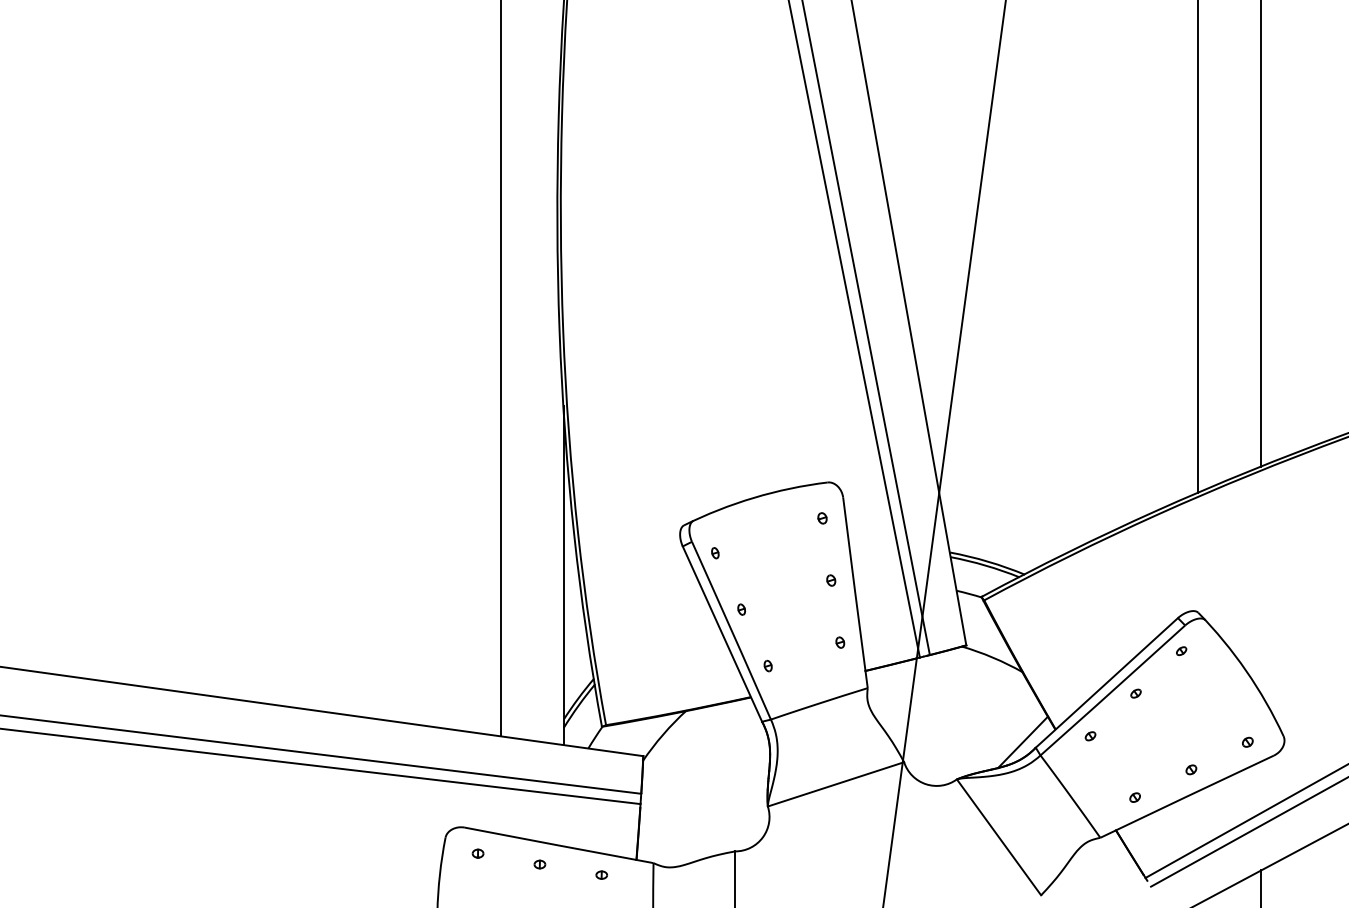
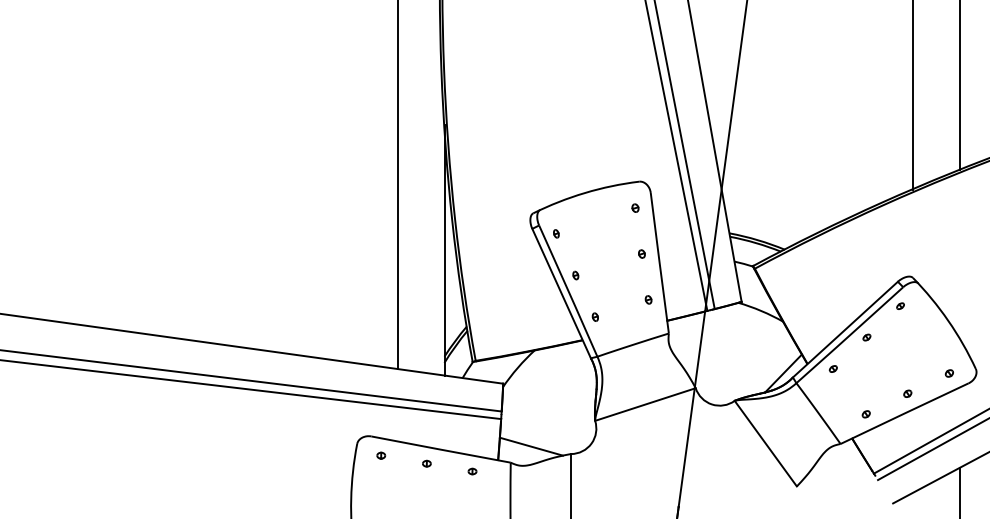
line: (681, 841) -> (531, 446), added

